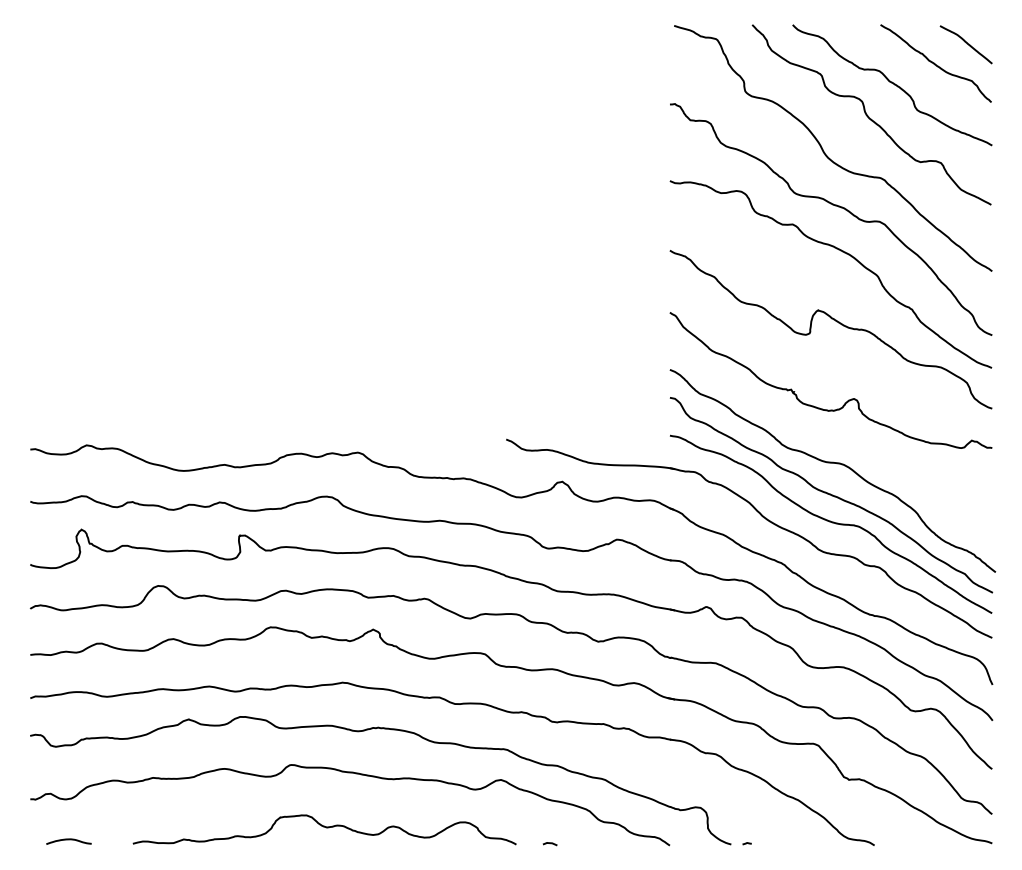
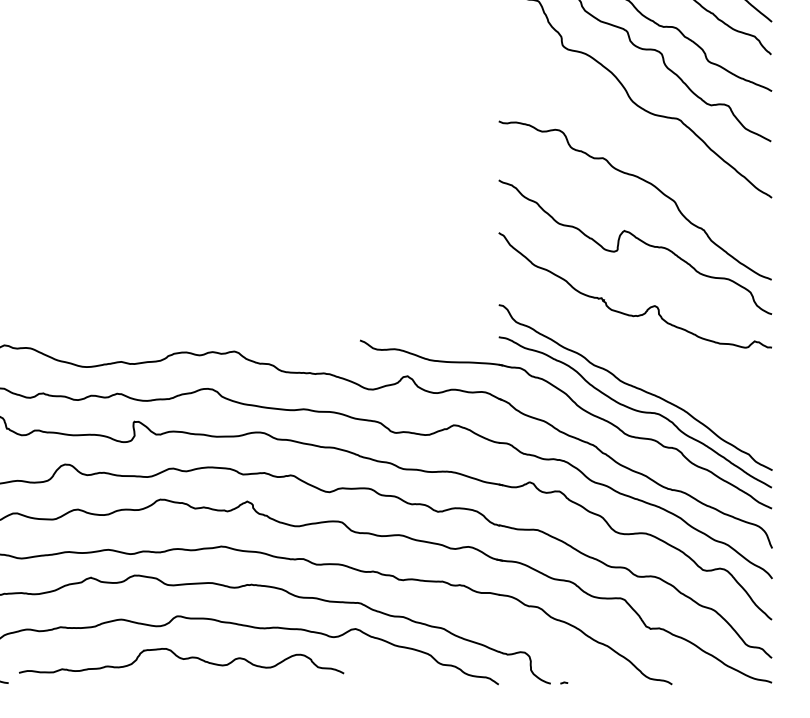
curve: (835, 206) -> (639, 142), removed
curve: (832, 463) -> (636, 360), removed
curve: (324, 827) -> (181, 659), moved
curve: (549, 843) -> (396, 682), removed

